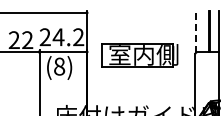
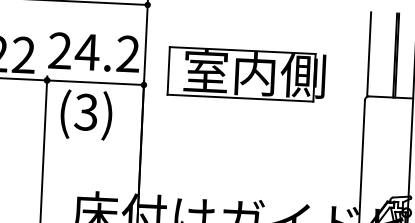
line: (196, 31) -> (369, 53), dashed -> solid
part: (139, 55) -> (245, 74), moved
text: (59, 66) -> (86, 112), (8) -> (3)

